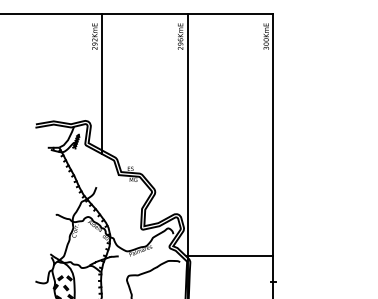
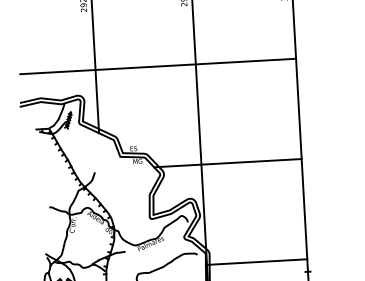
line: (155, 99) -> (158, 66), added
line: (210, 185) -> (228, 163), added
line: (229, 256) -> (256, 262), moved

